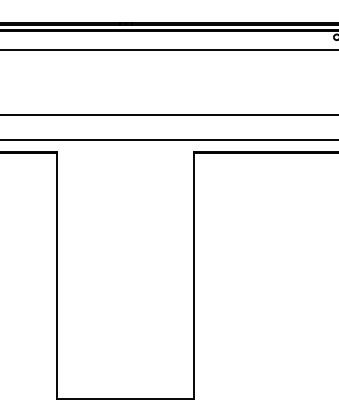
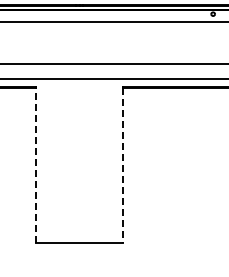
line: (57, 276) -> (36, 165), solid -> dashed
line: (193, 276) -> (122, 165), solid -> dashed

